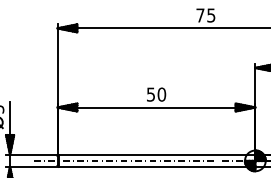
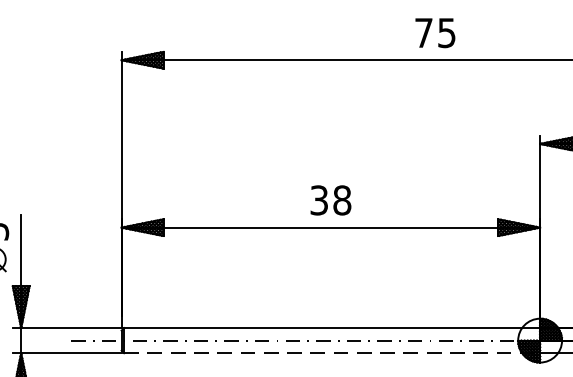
text: (156, 94) -> (330, 200), 50 -> 38
line: (157, 166) -> (333, 352), solid -> dashed

